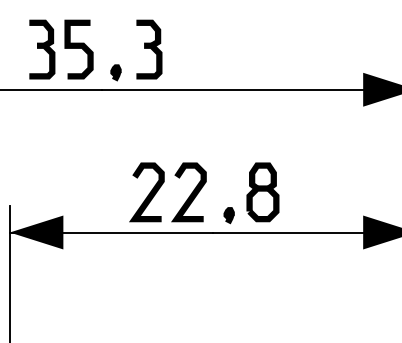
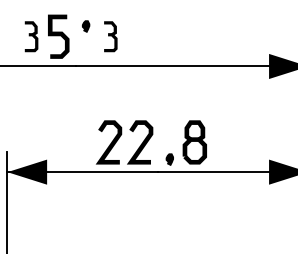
part: (42, 49) -> (31, 36), size x0.7
part: (149, 49) -> (110, 36), size x0.7
part: (115, 72) -> (85, 26), moved

